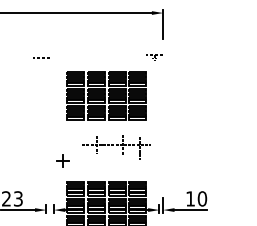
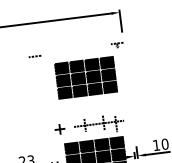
part: (116, 147) -> (99, 125), moved

